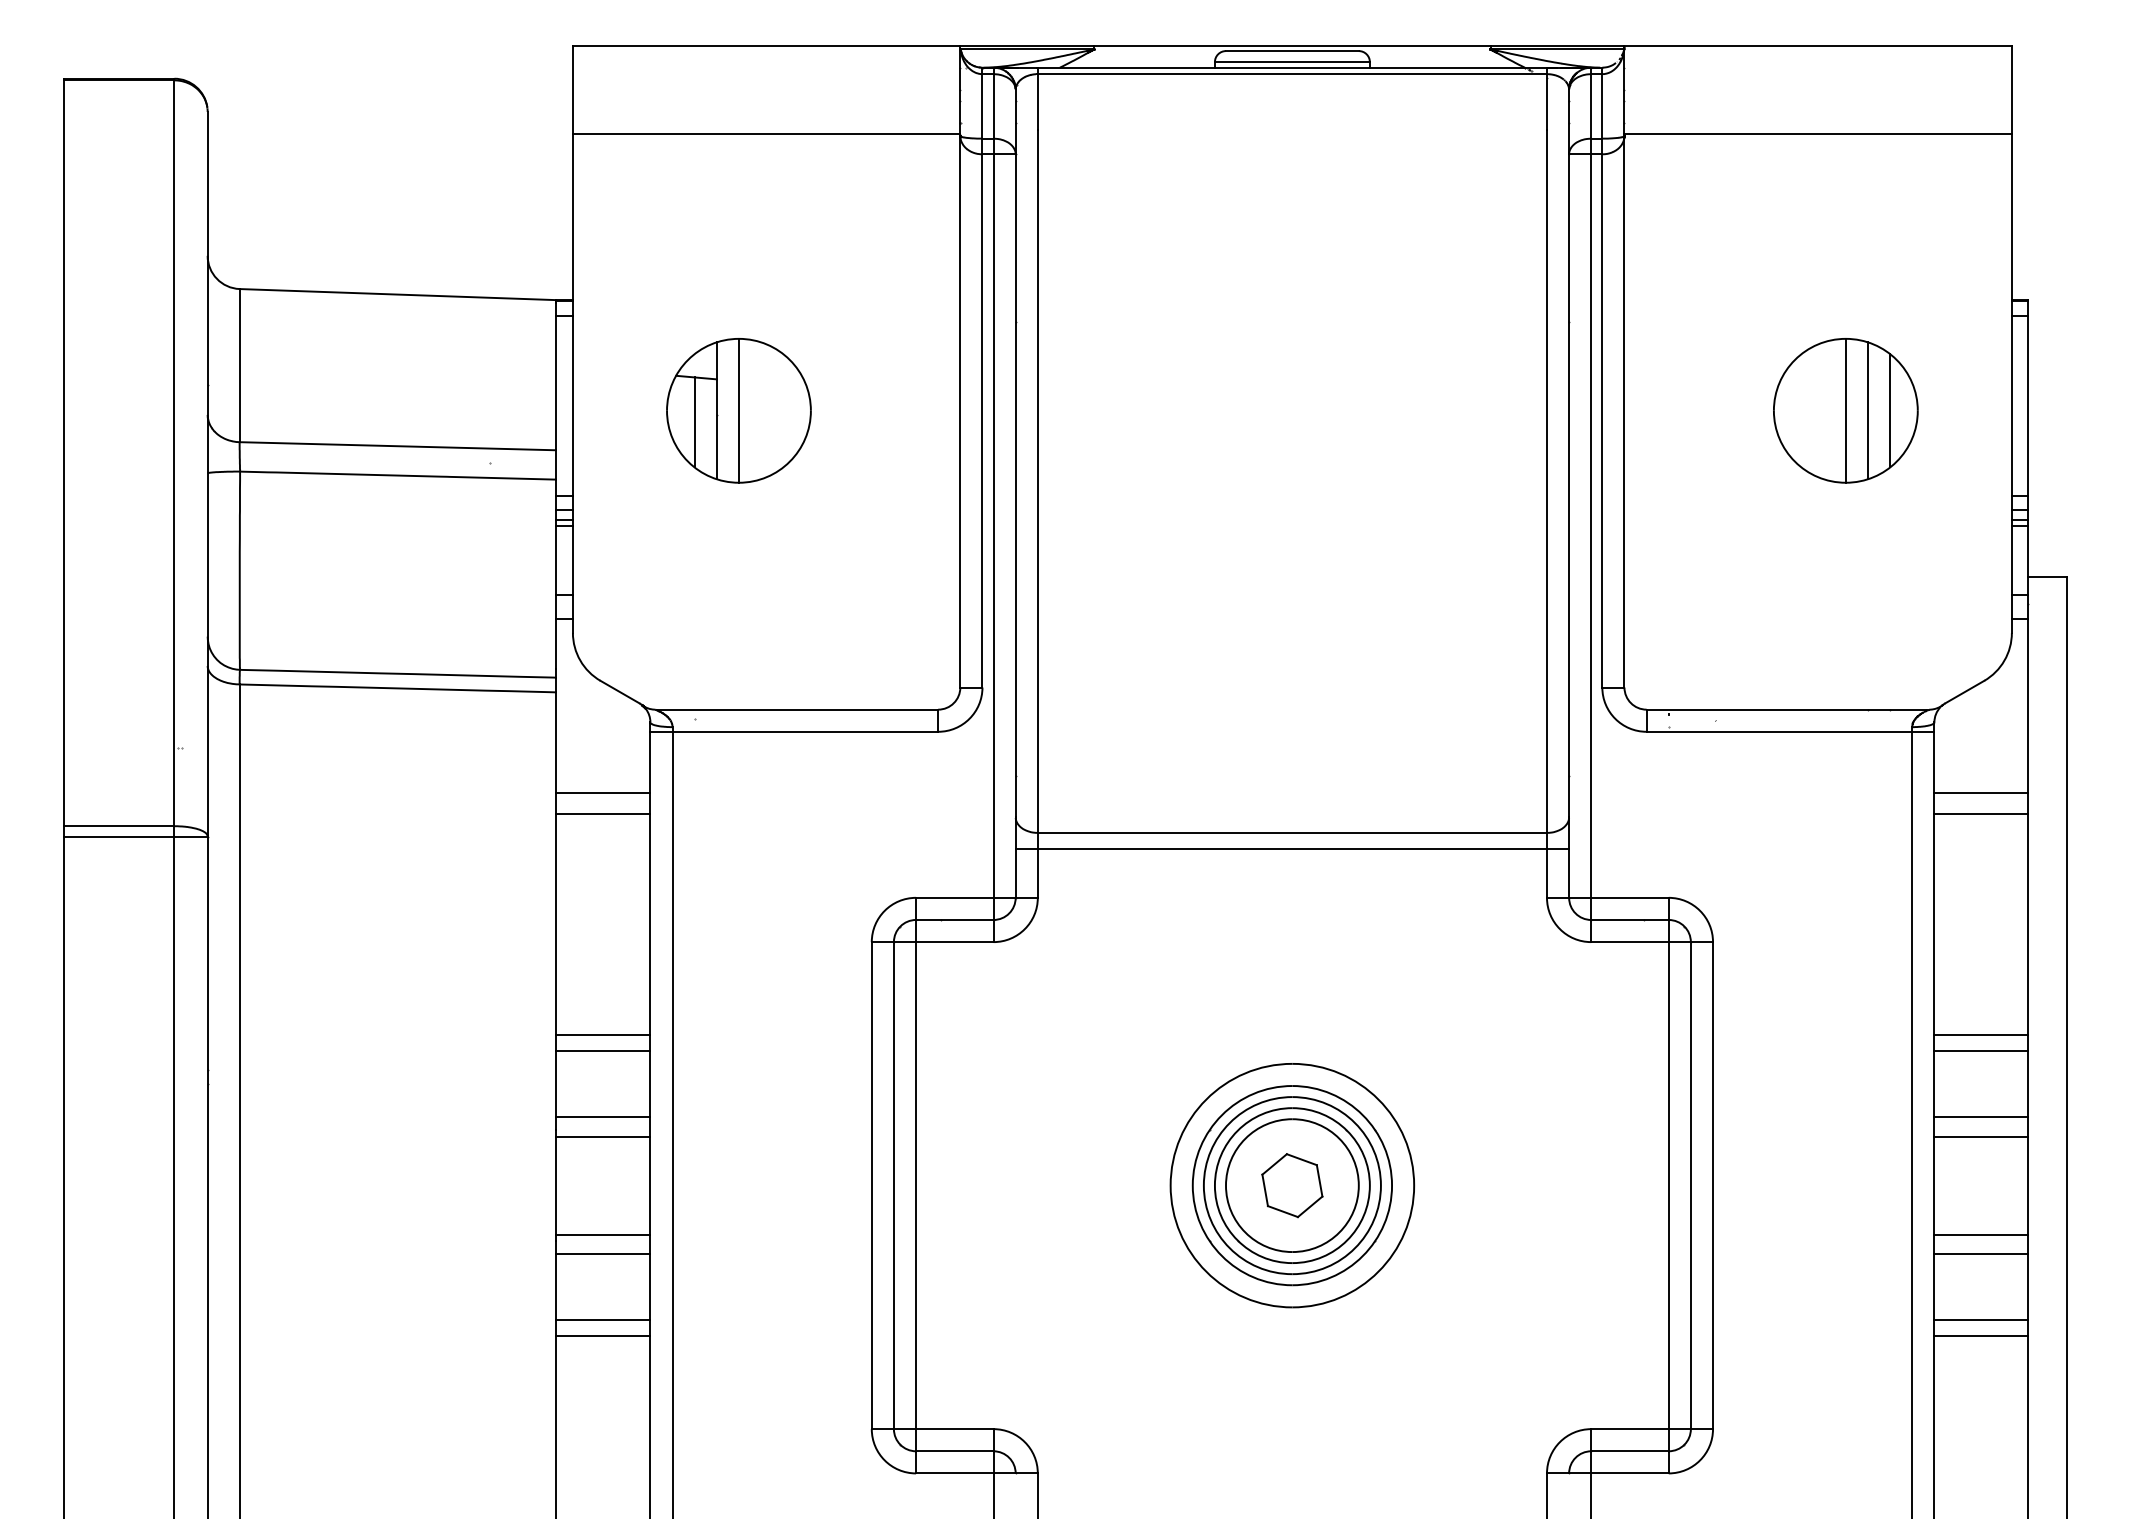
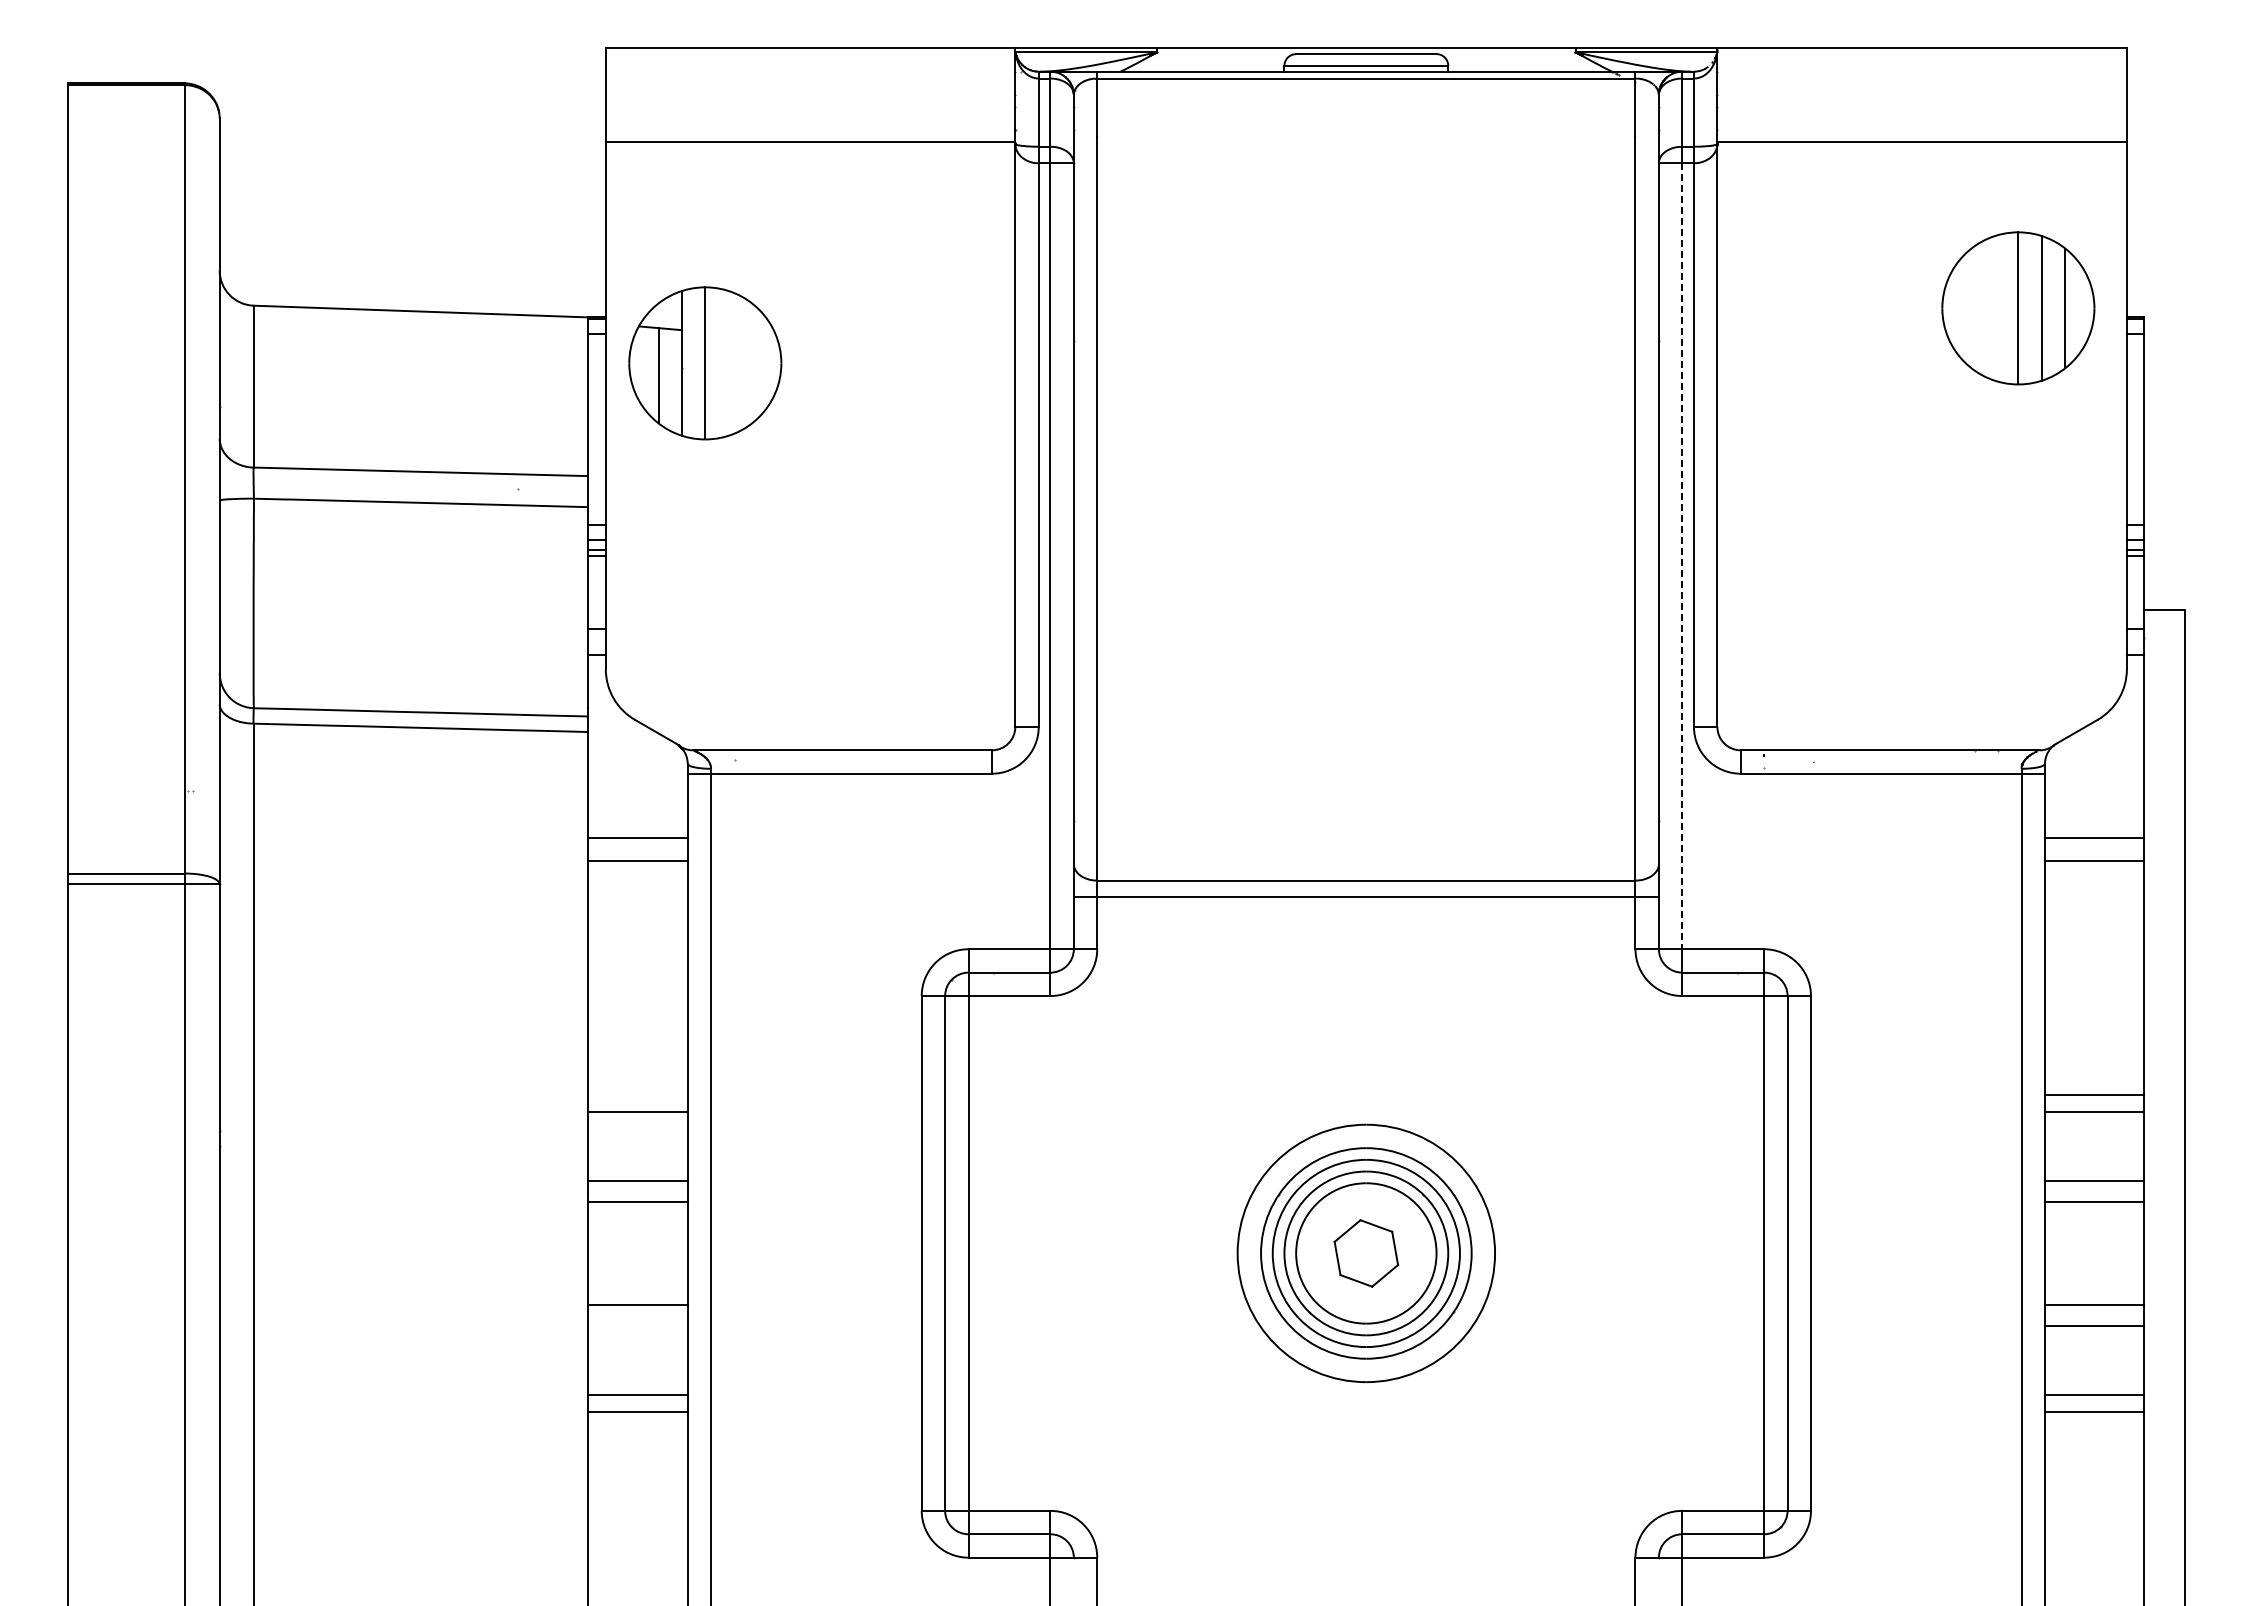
part: (739, 410) -> (705, 363), moved
part: (1845, 410) -> (2018, 308), moved
line: (1591, 526) -> (1682, 556), solid -> dashed
line: (602, 1035) -> (637, 1094), removed
line: (602, 1253) -> (637, 1325), removed

